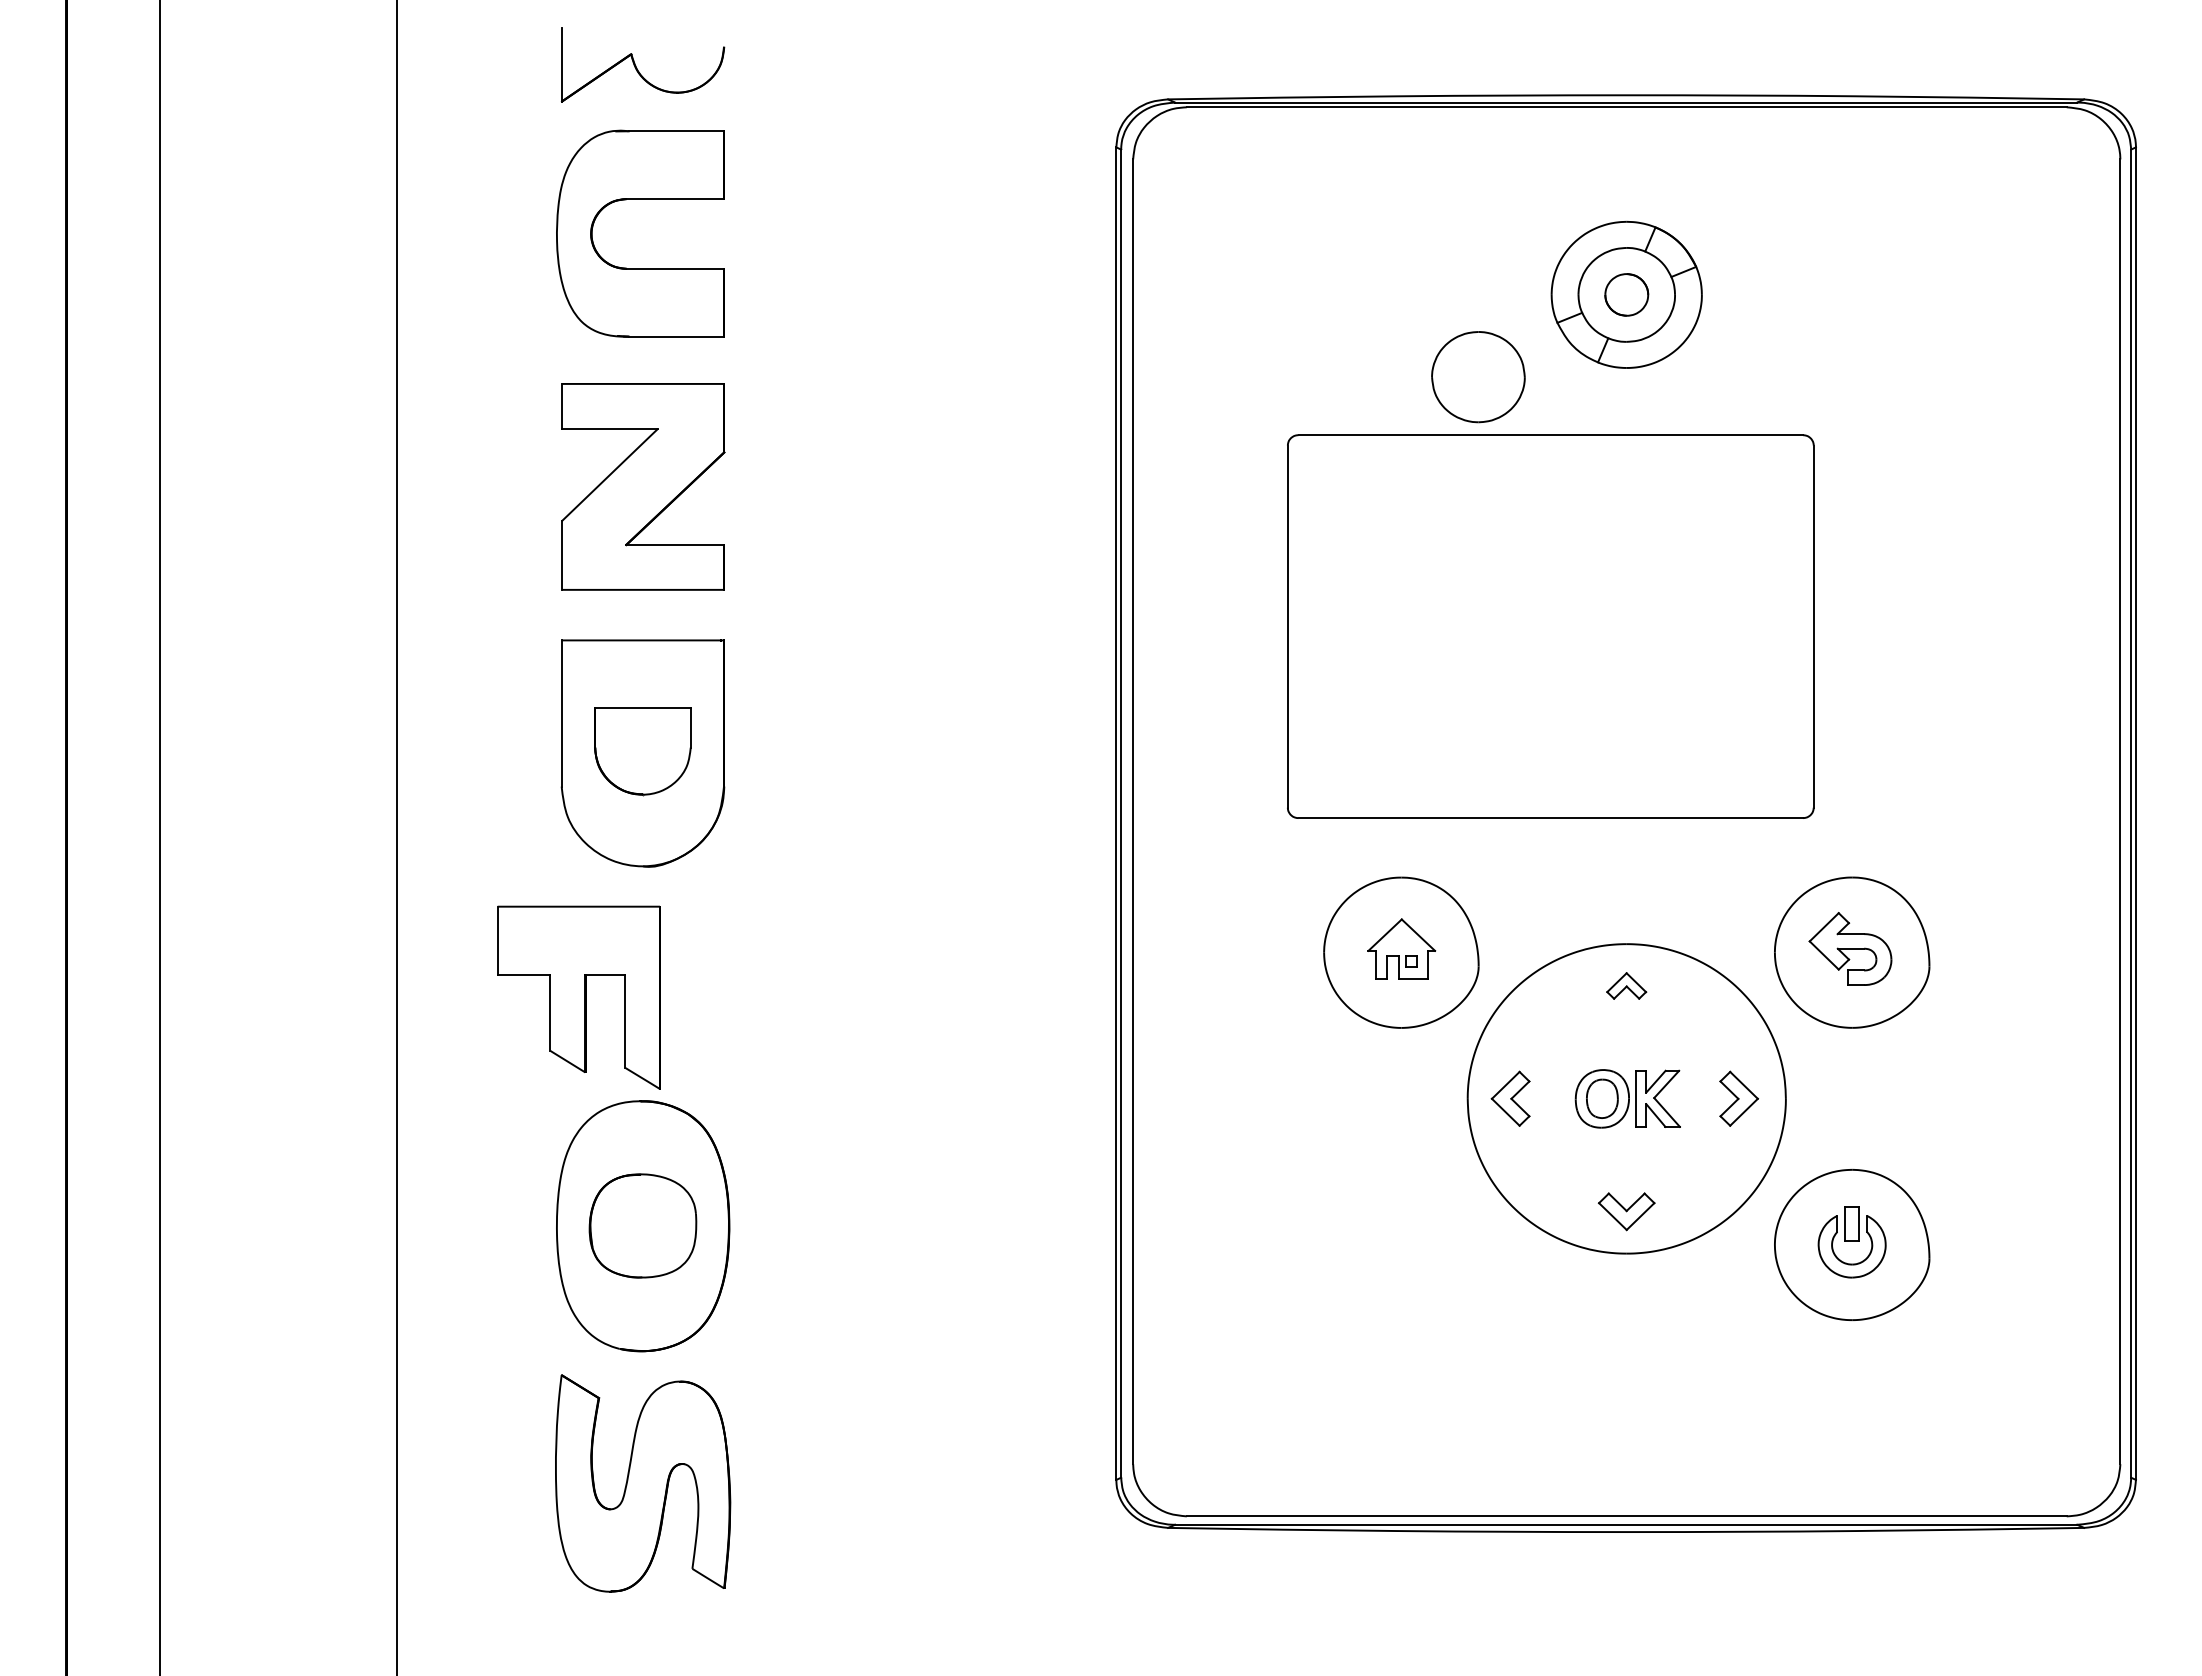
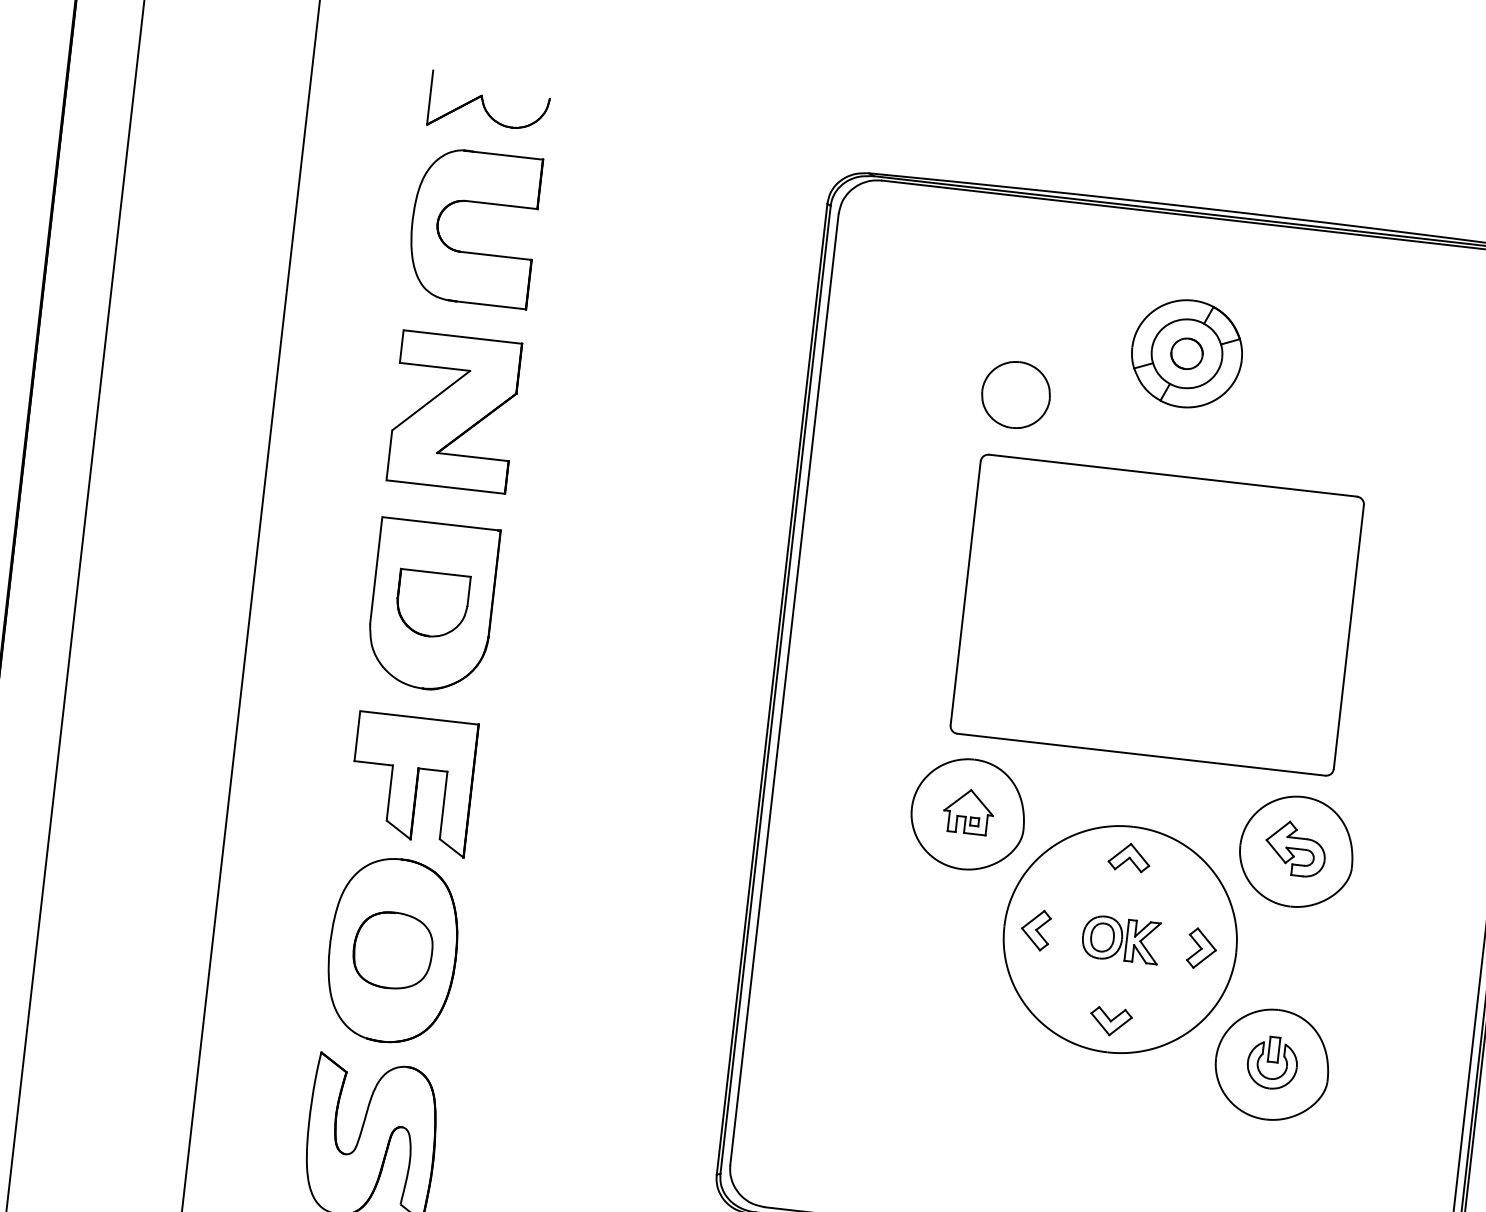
part: (1478, 377) -> (1016, 395), moved
part: (1550, 626) -> (1157, 615), moved
part: (1626, 985) -> (1129, 856), size x1.43
part: (578, 997) -> (411, 784), moved

